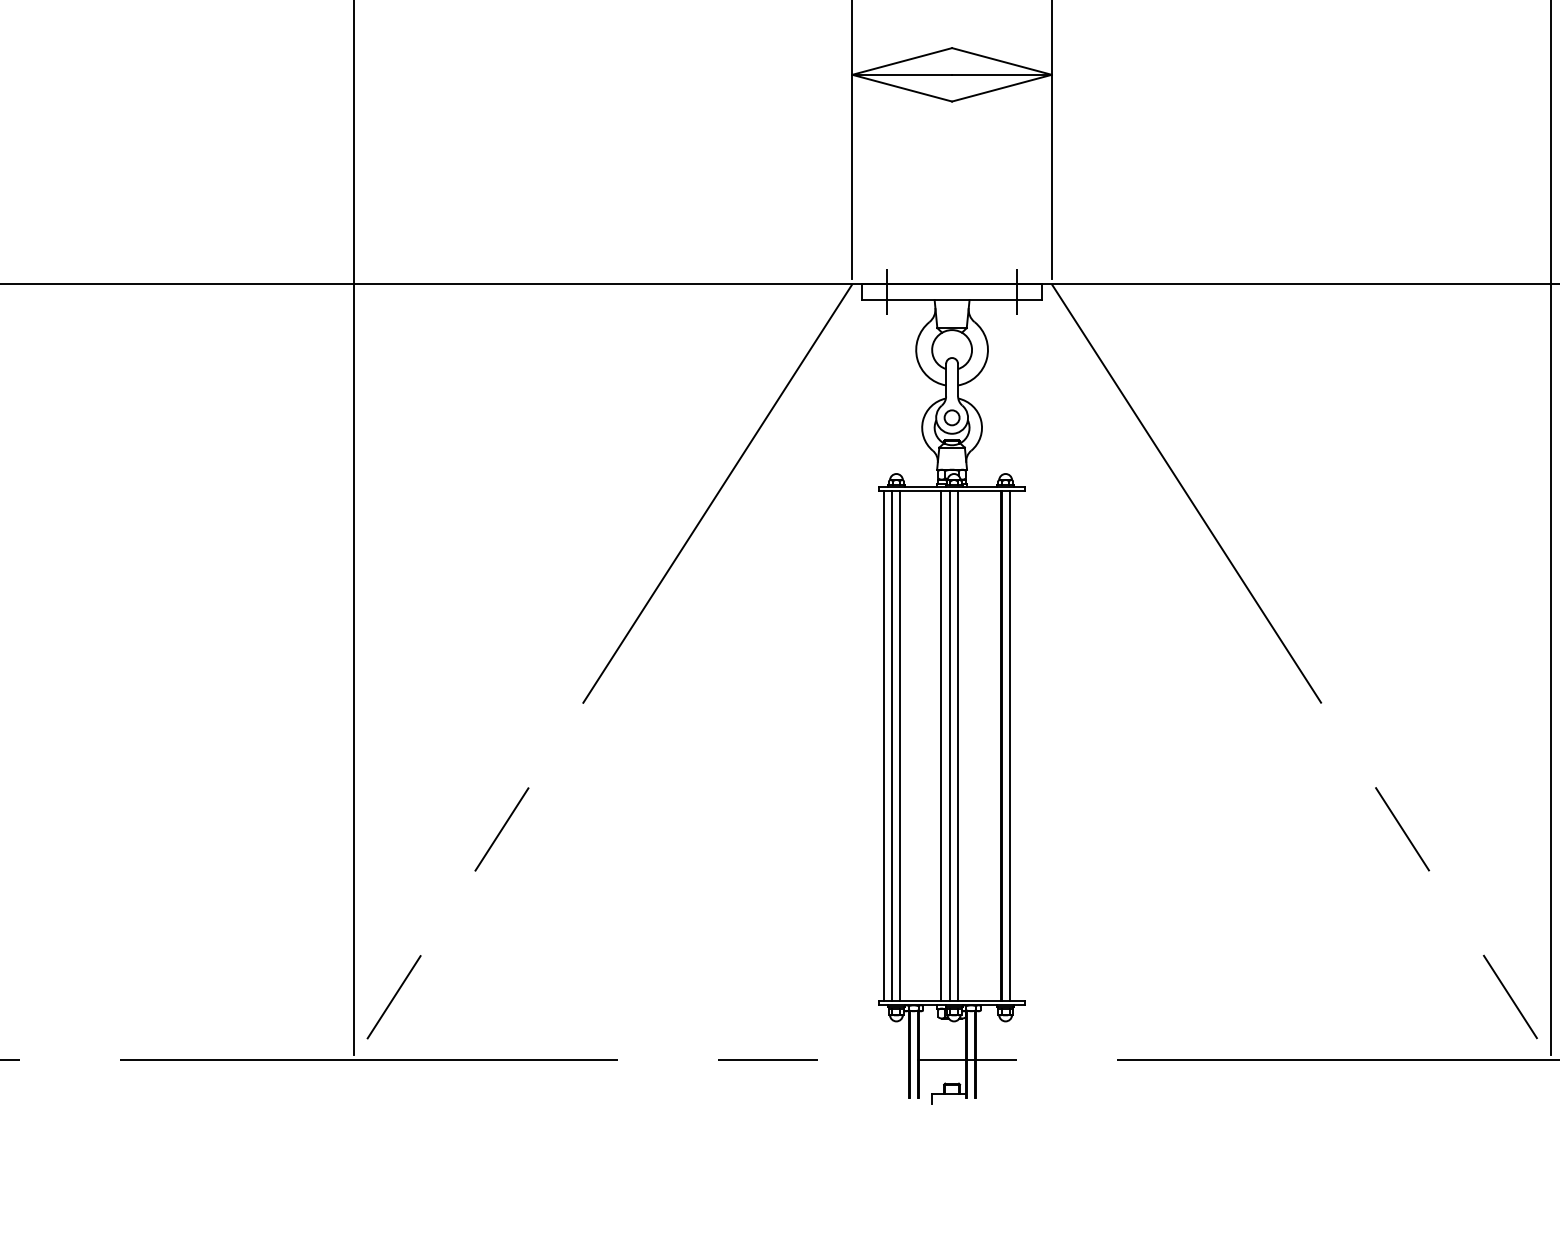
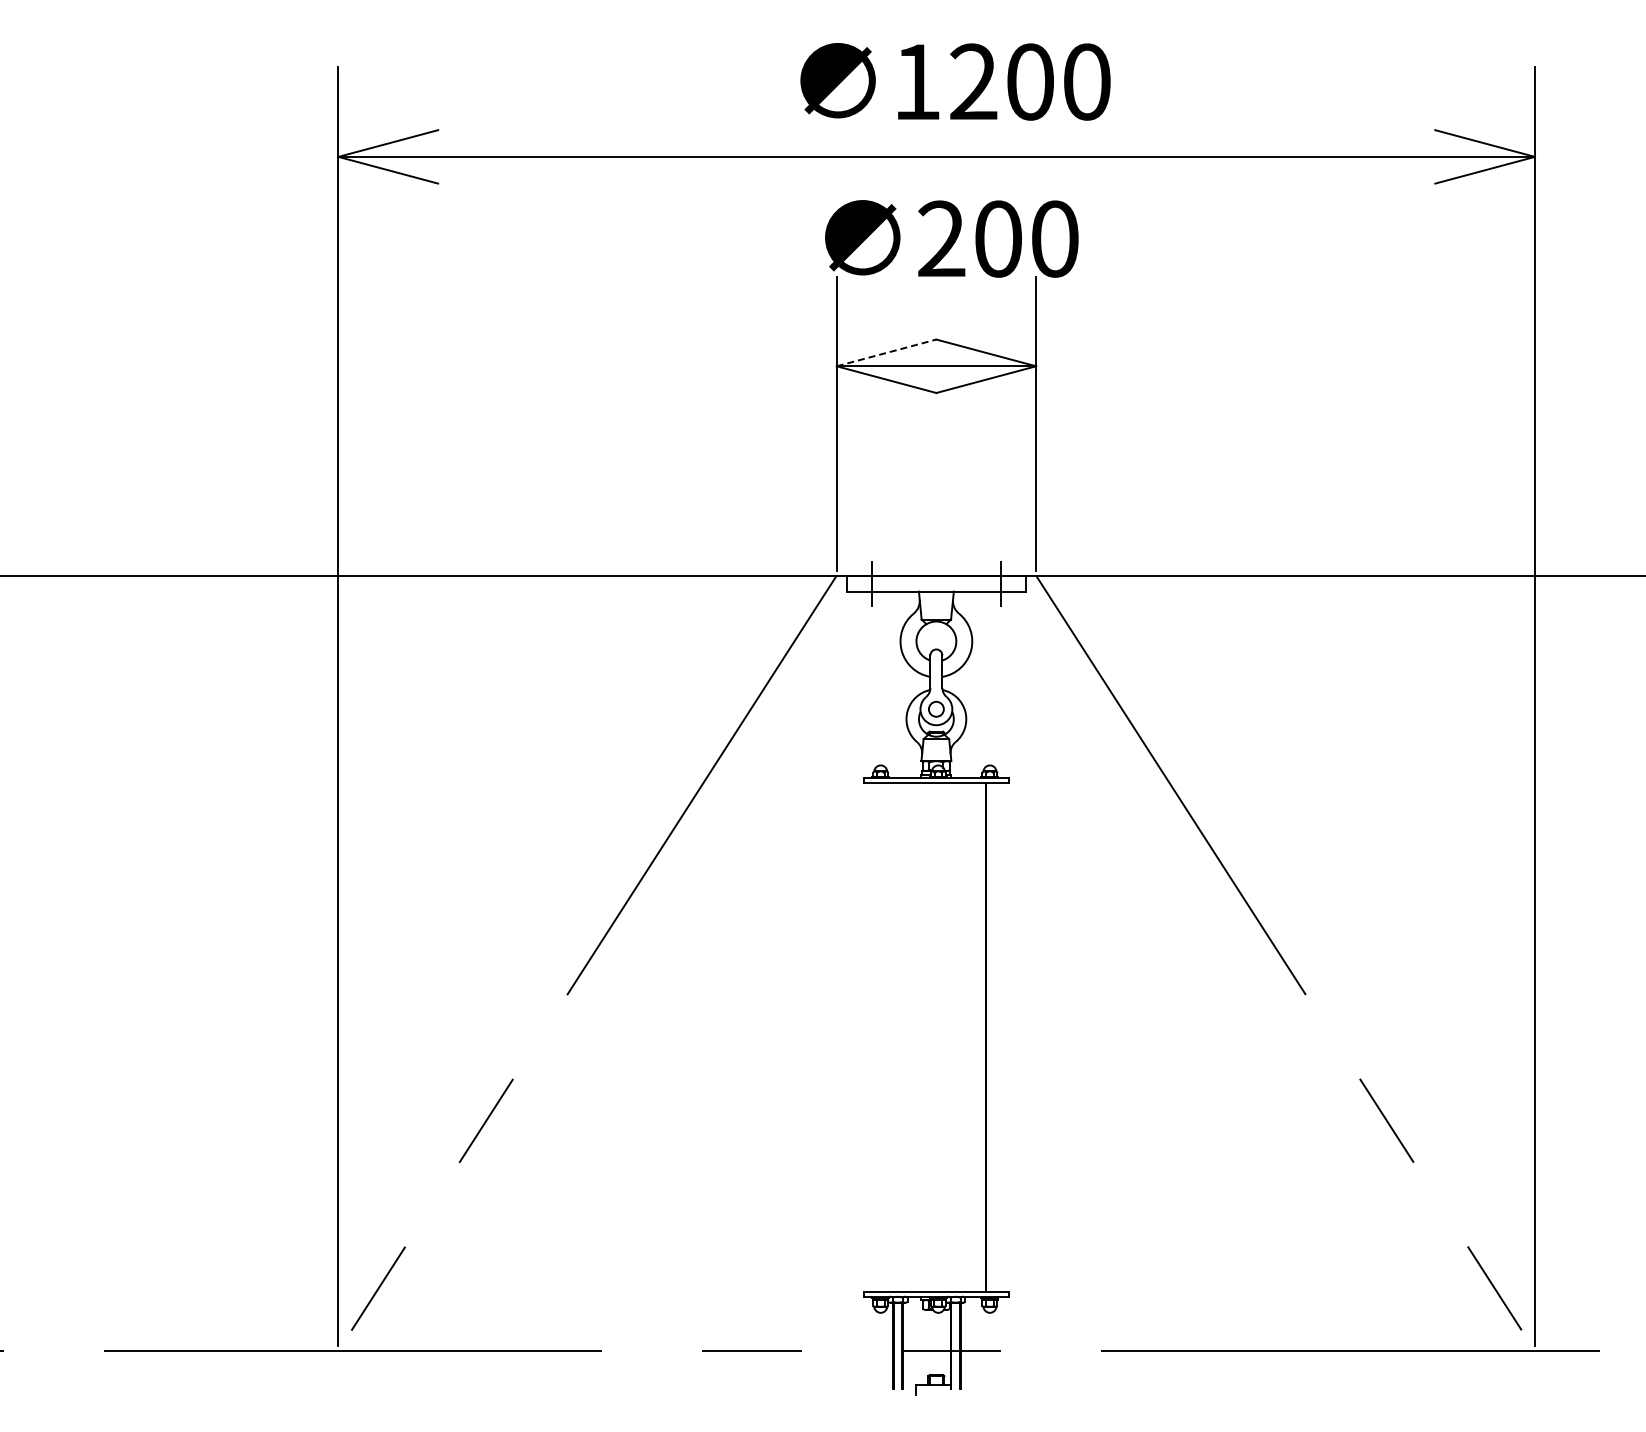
line: (902, 61) -> (886, 352), solid -> dashed
line: (883, 746) -> (867, 1037), removed
line: (892, 746) -> (876, 1037), removed
line: (900, 746) -> (884, 1037), removed
line: (941, 746) -> (925, 1037), removed
line: (950, 746) -> (934, 1037), removed
line: (958, 746) -> (942, 1037), removed
line: (1009, 746) -> (993, 1037), removed

